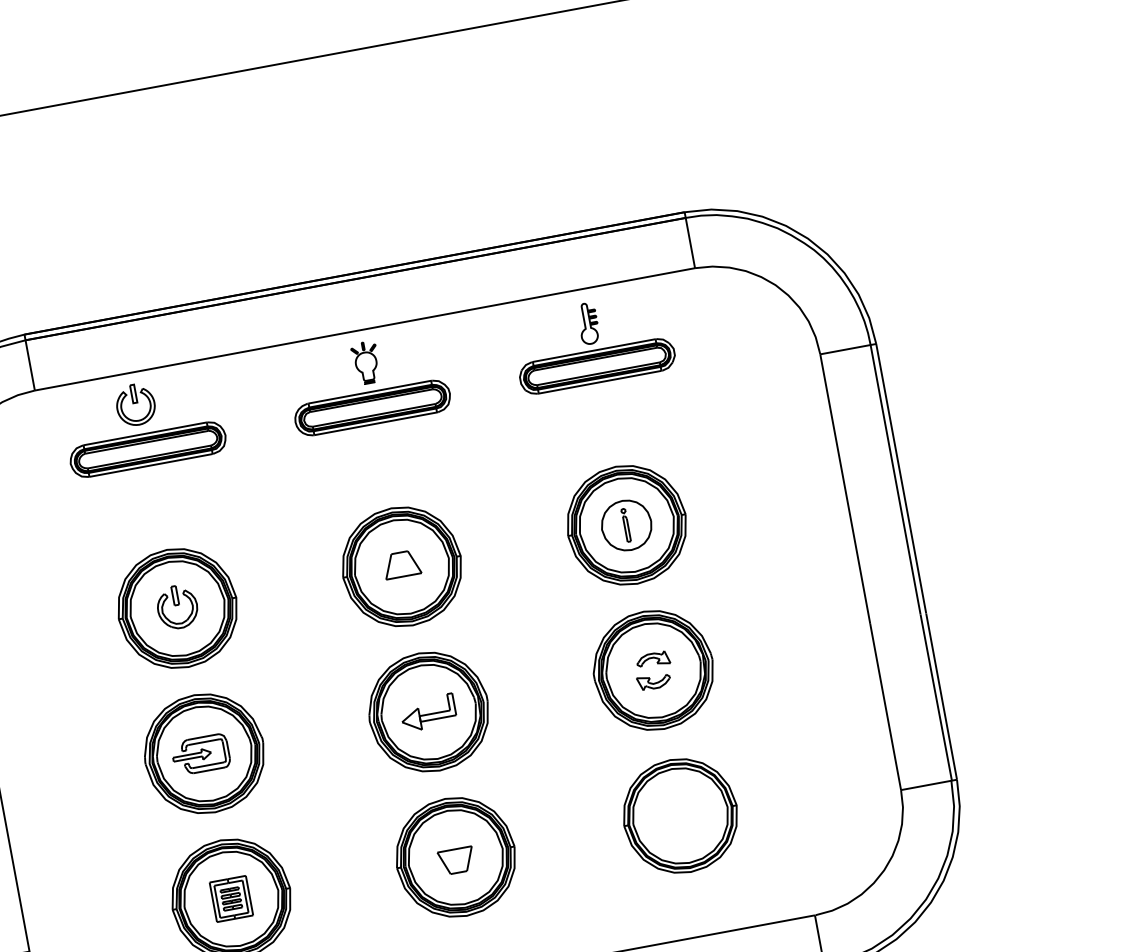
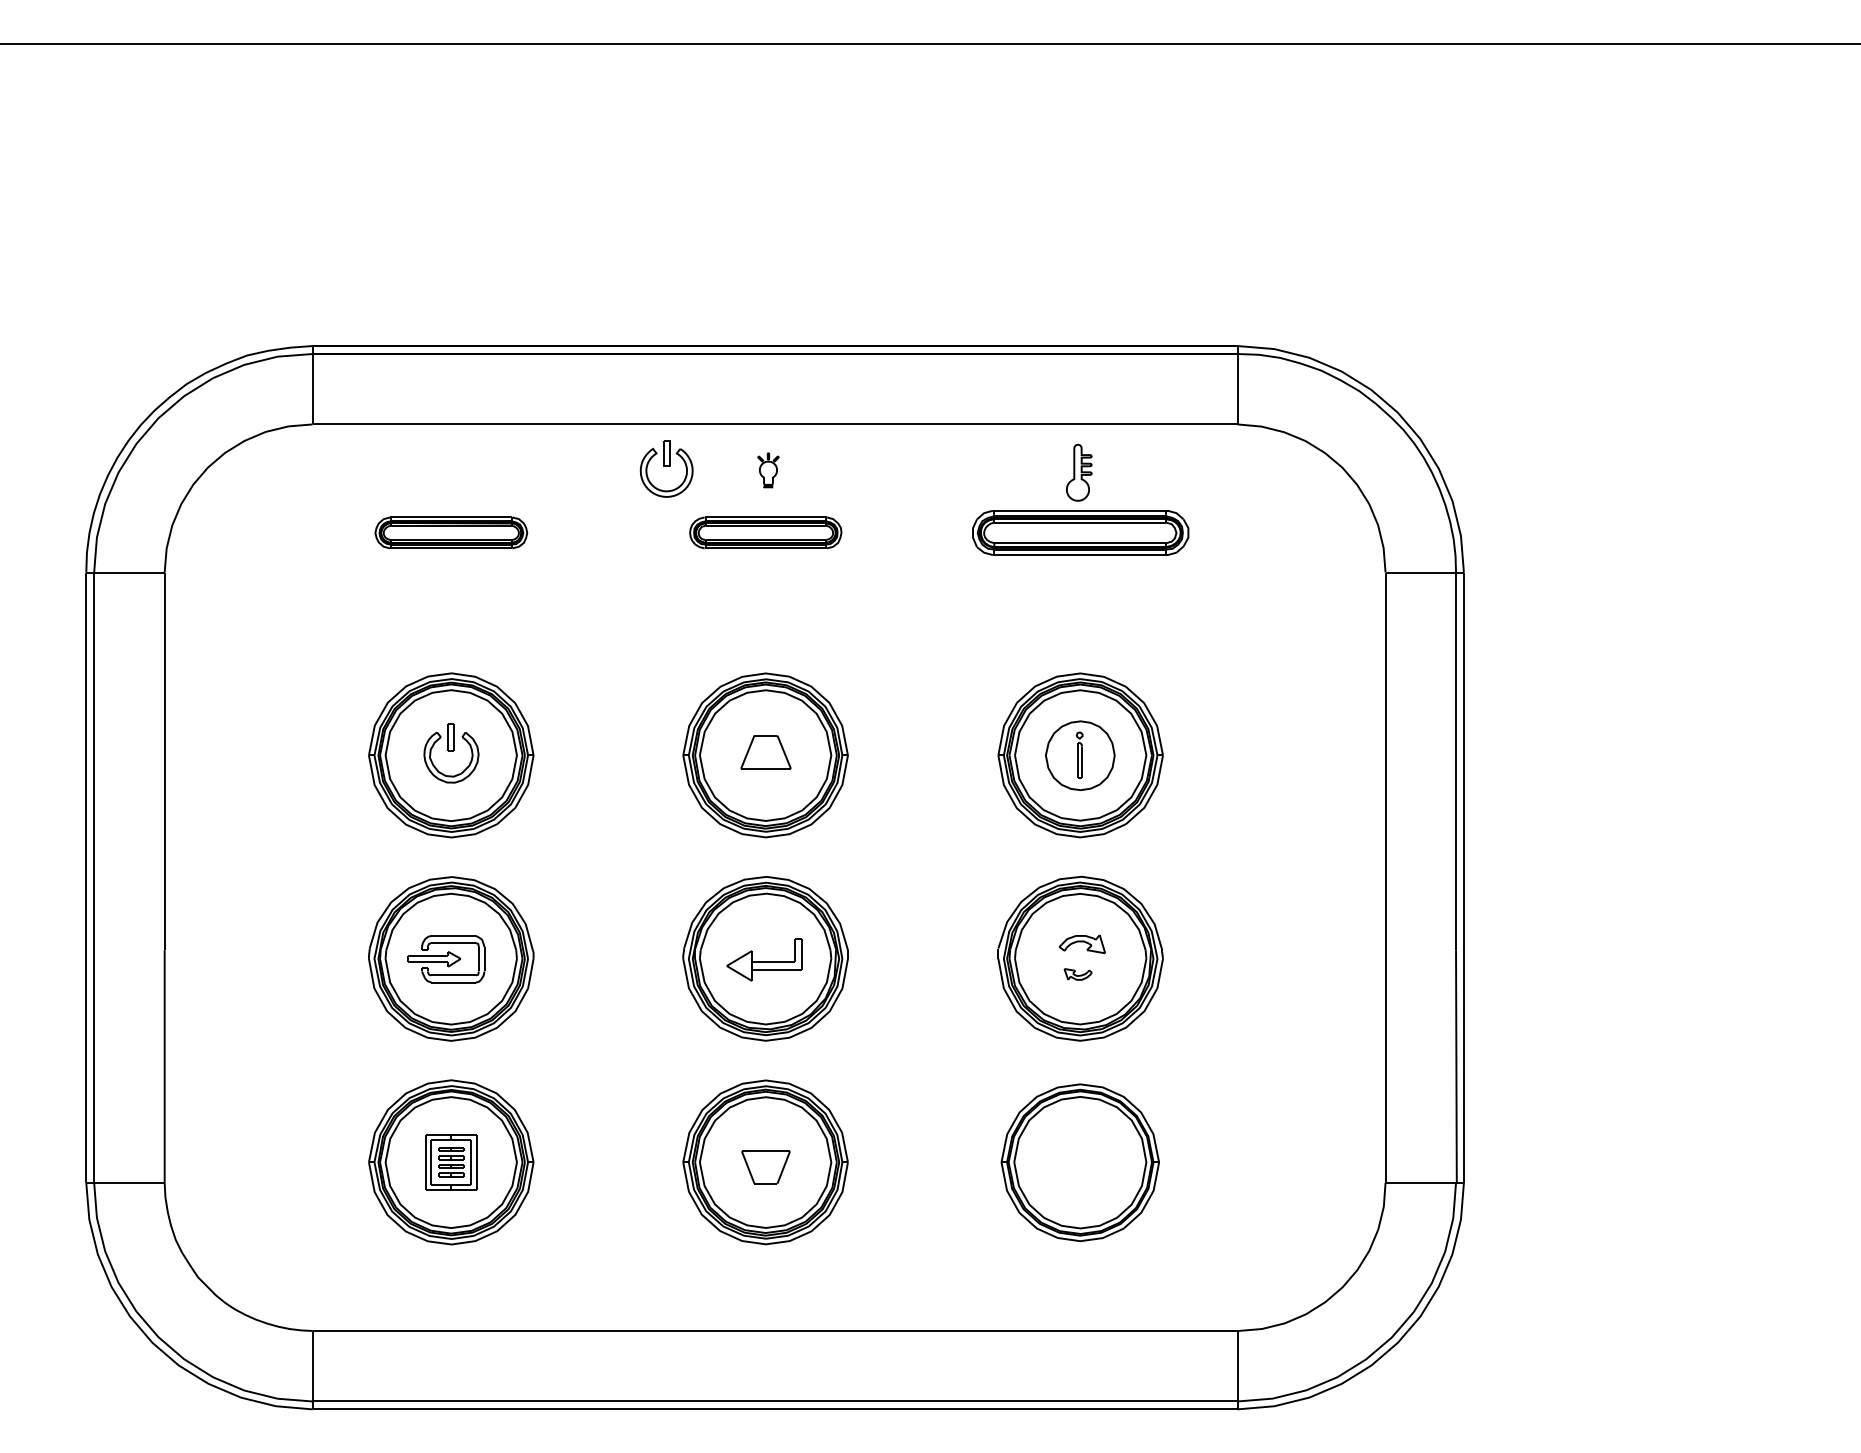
part: (366, 363) -> (768, 470), size x0.6
part: (135, 404) -> (666, 468), moved
part: (372, 407) -> (765, 532), size x0.7
part: (148, 449) -> (451, 532), size x0.7
part: (653, 682) -> (1077, 974), size x0.6

